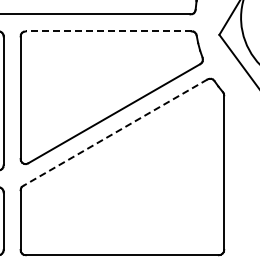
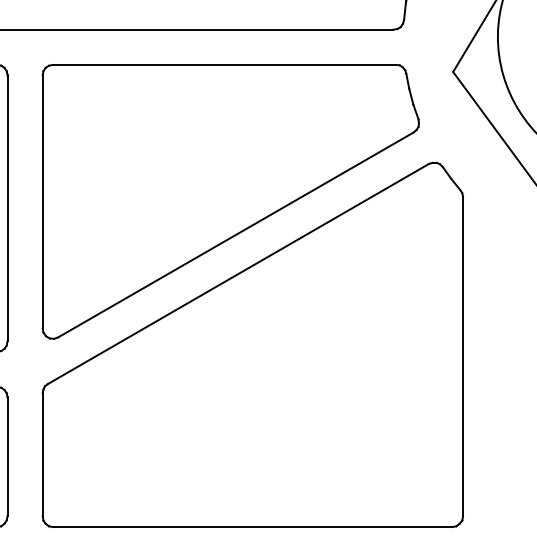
line: (108, 31) -> (224, 65), dashed -> solid
line: (115, 132) -> (238, 273), dashed -> solid

